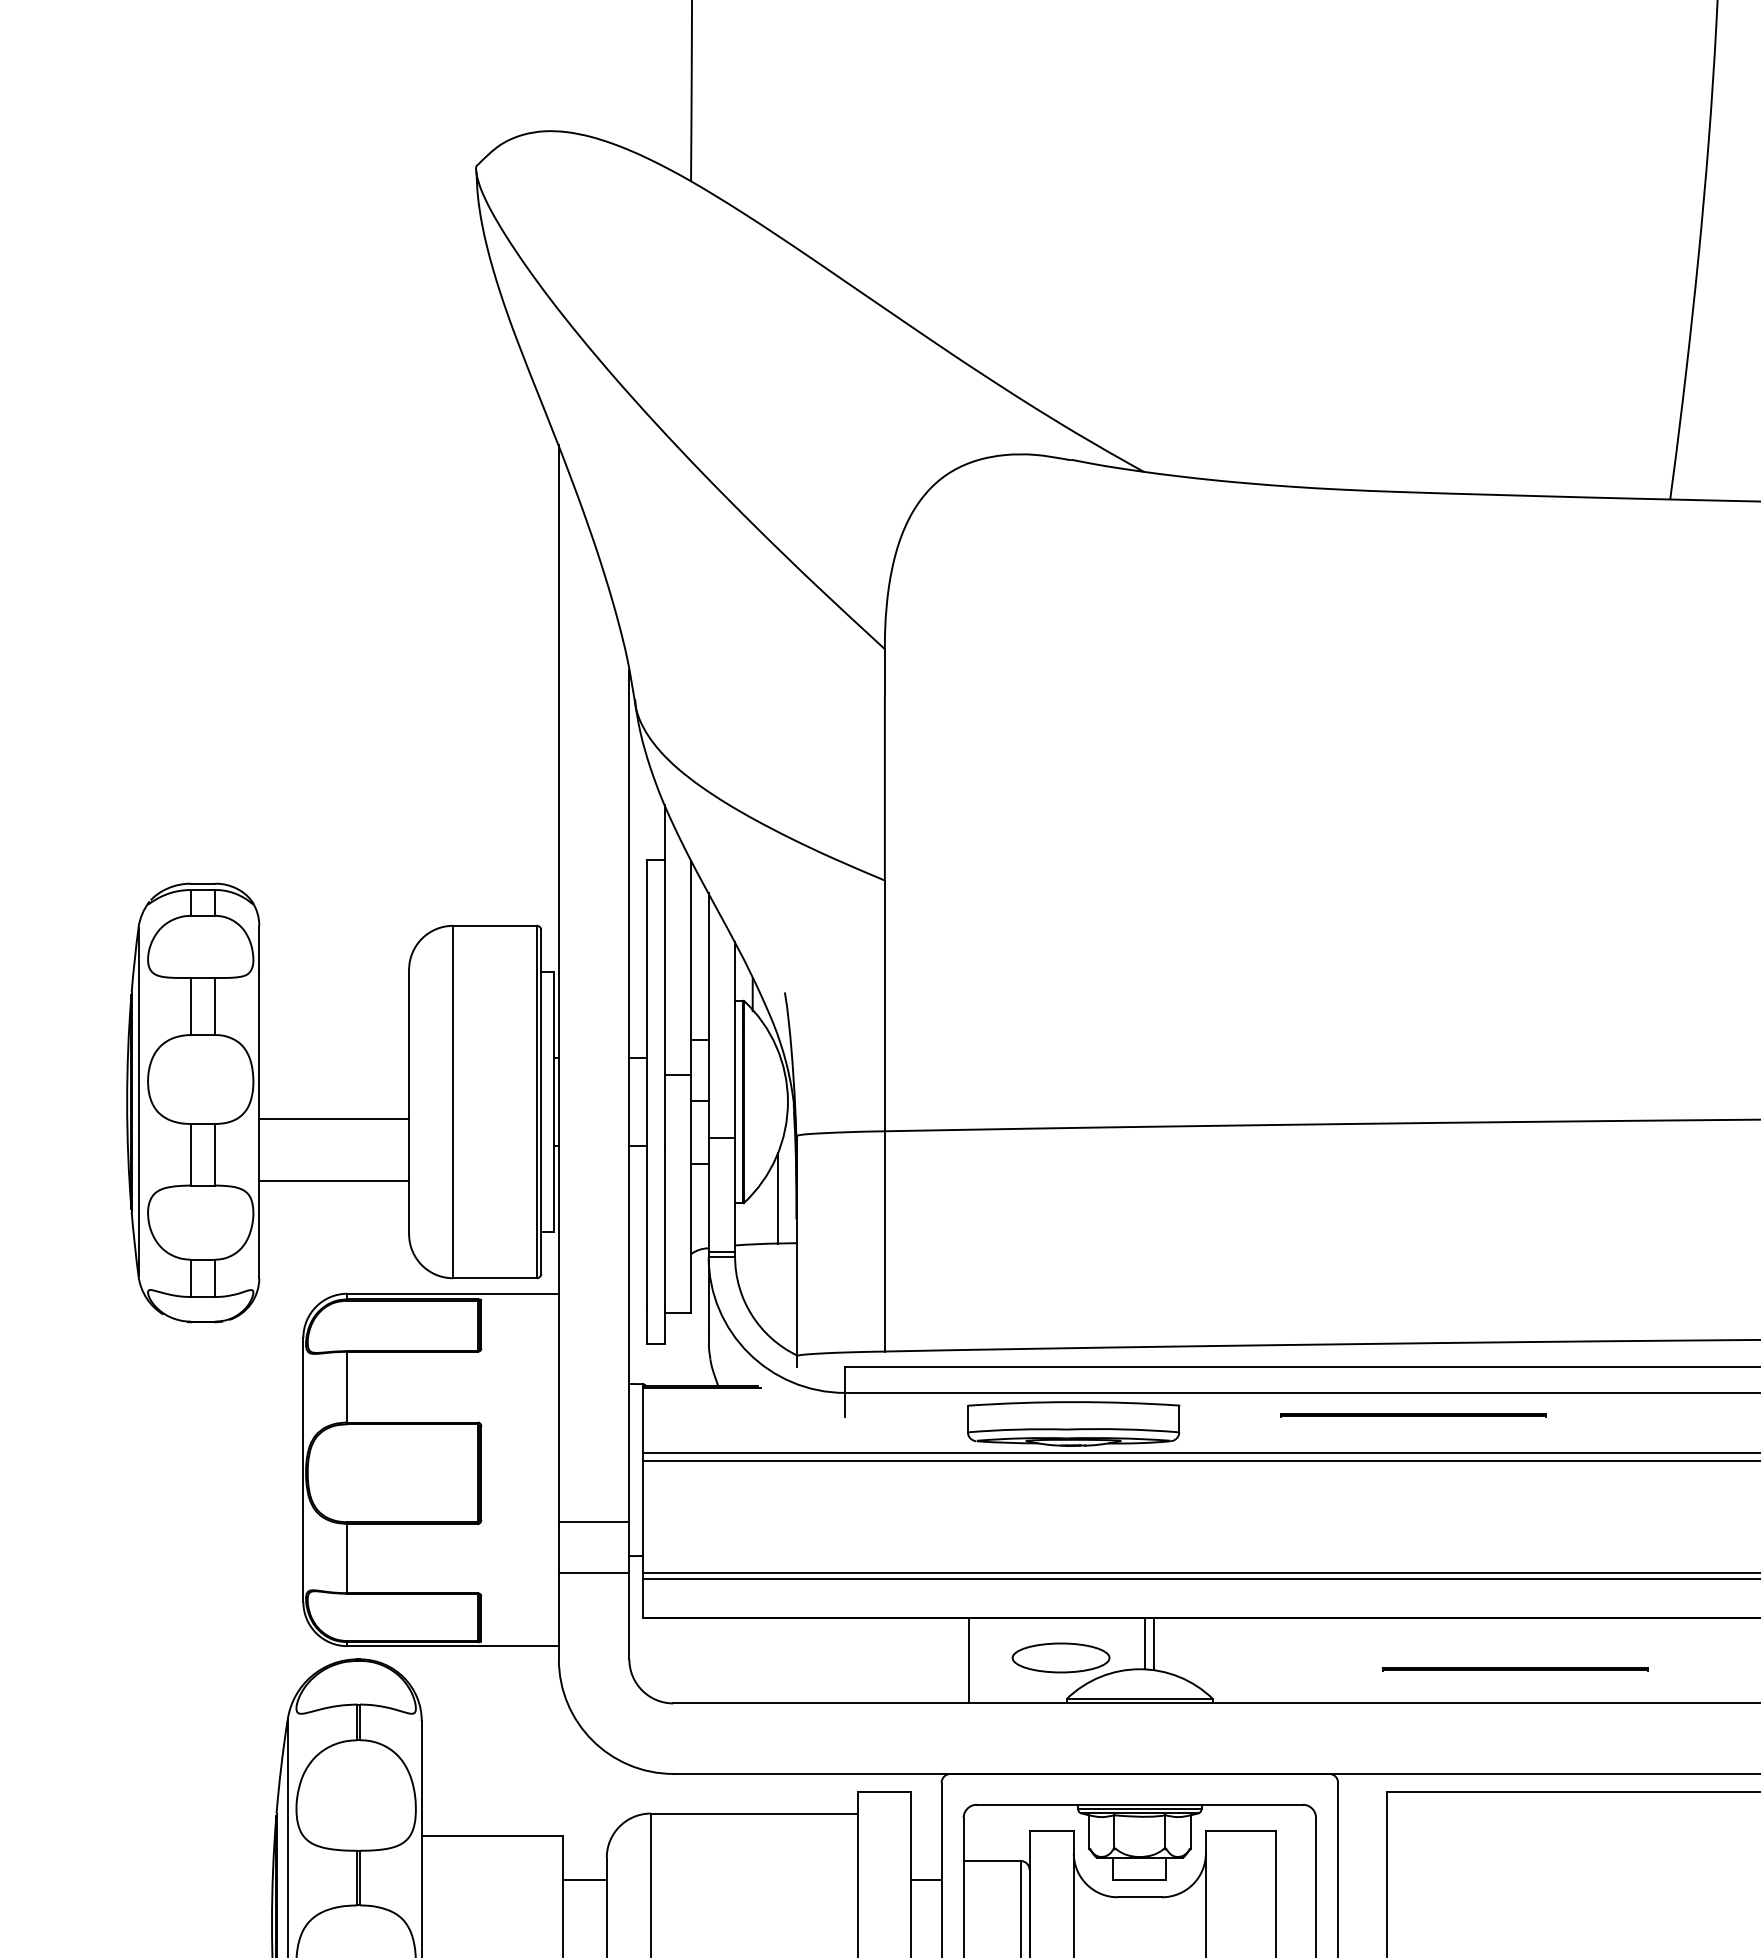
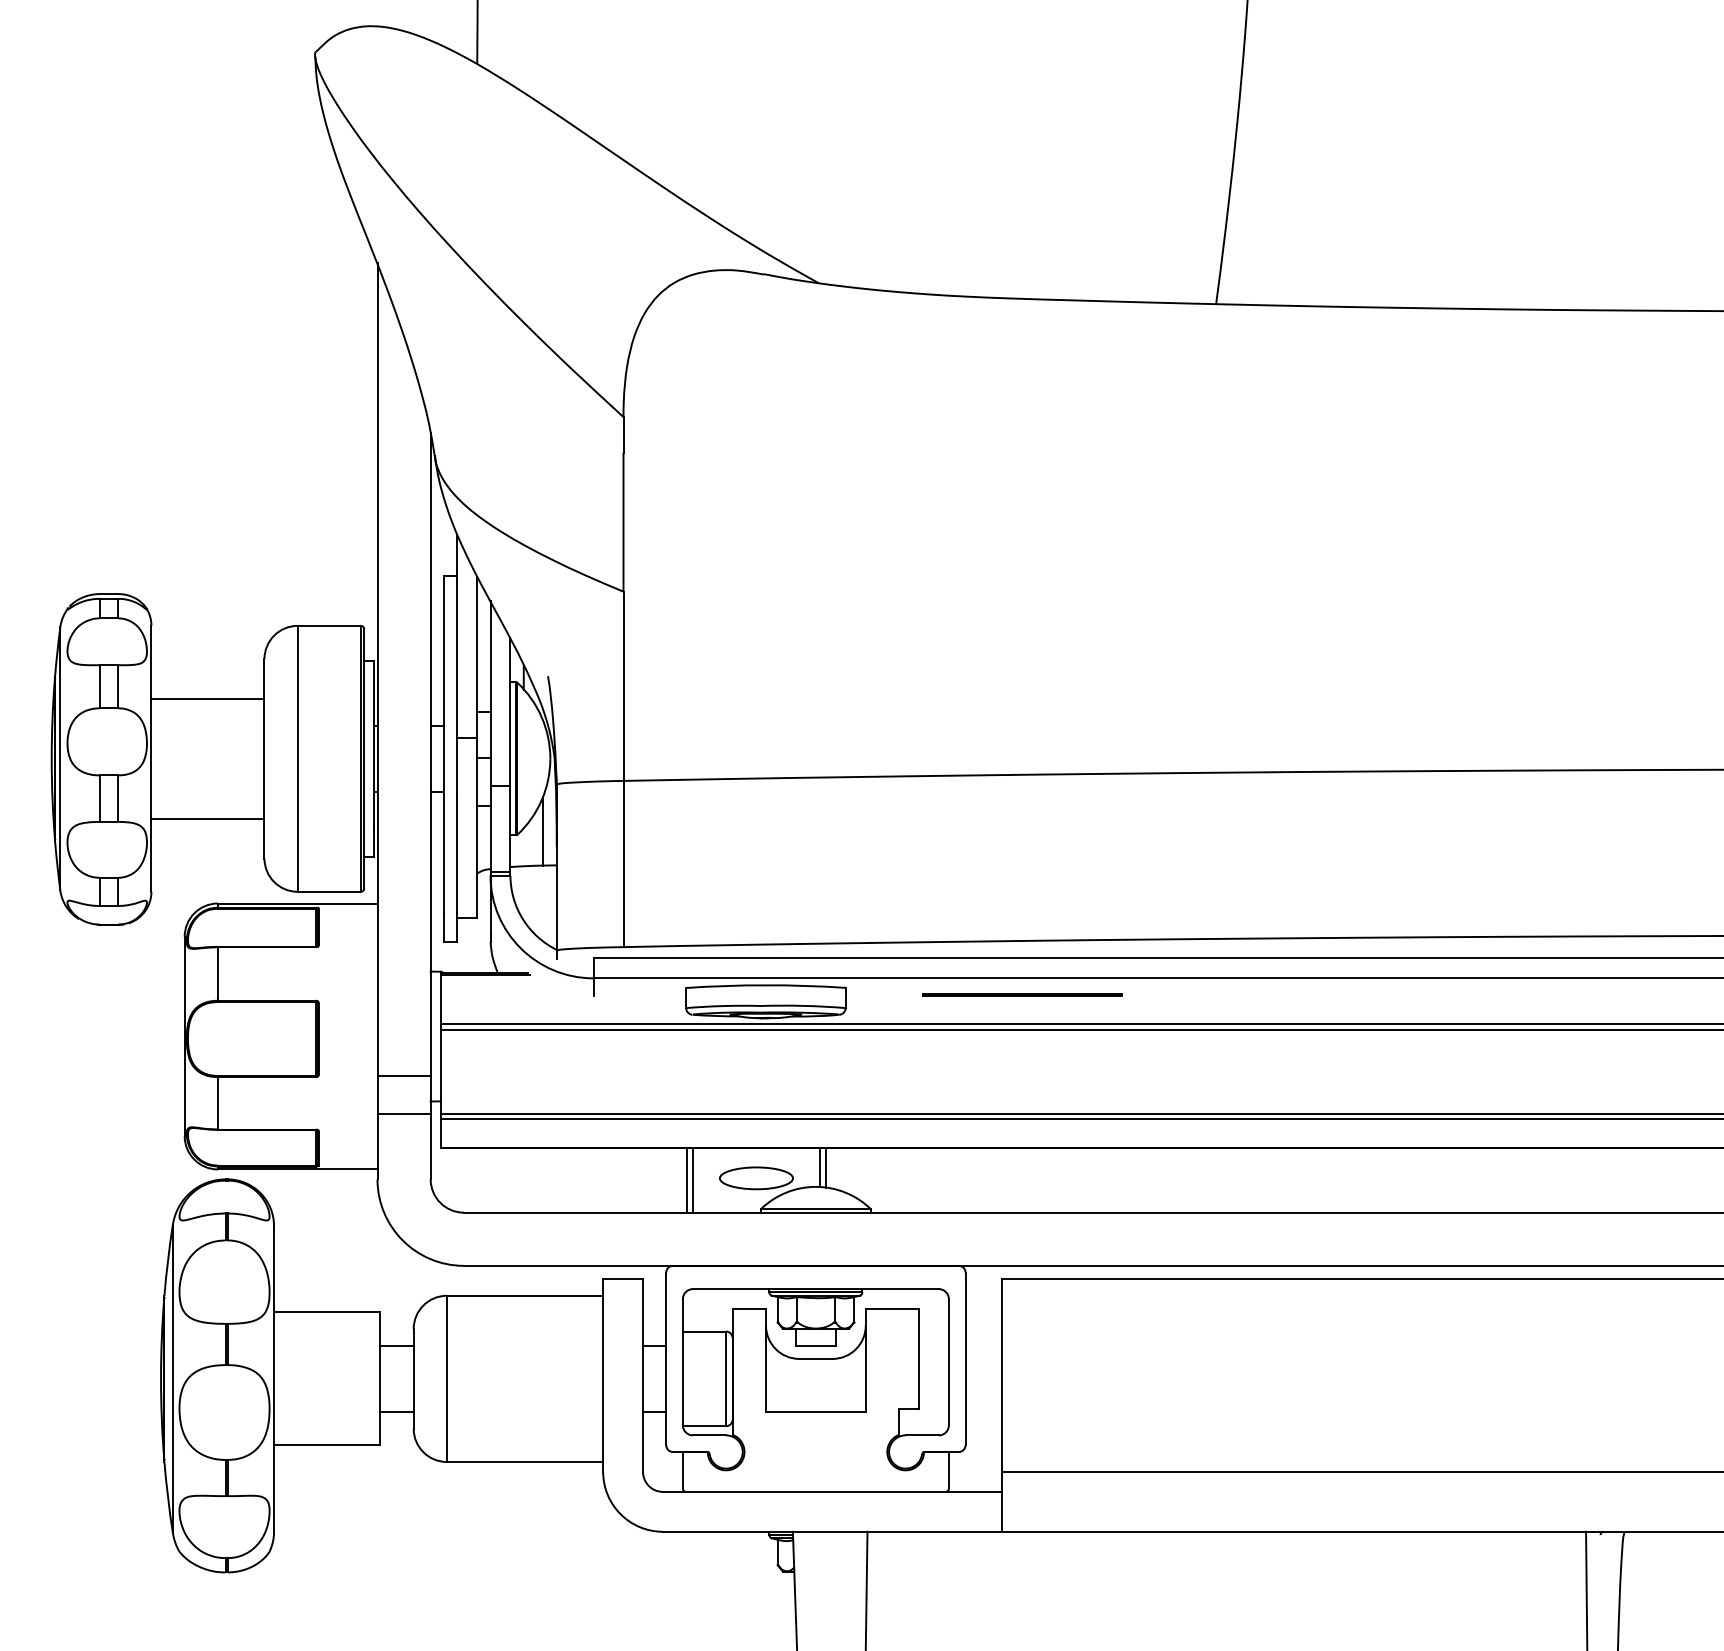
line: (333, 1120) -> (207, 699), moved
line: (977, 1660) -> (693, 1180), added
line: (1515, 1668) -> (1099, 1186), removed

